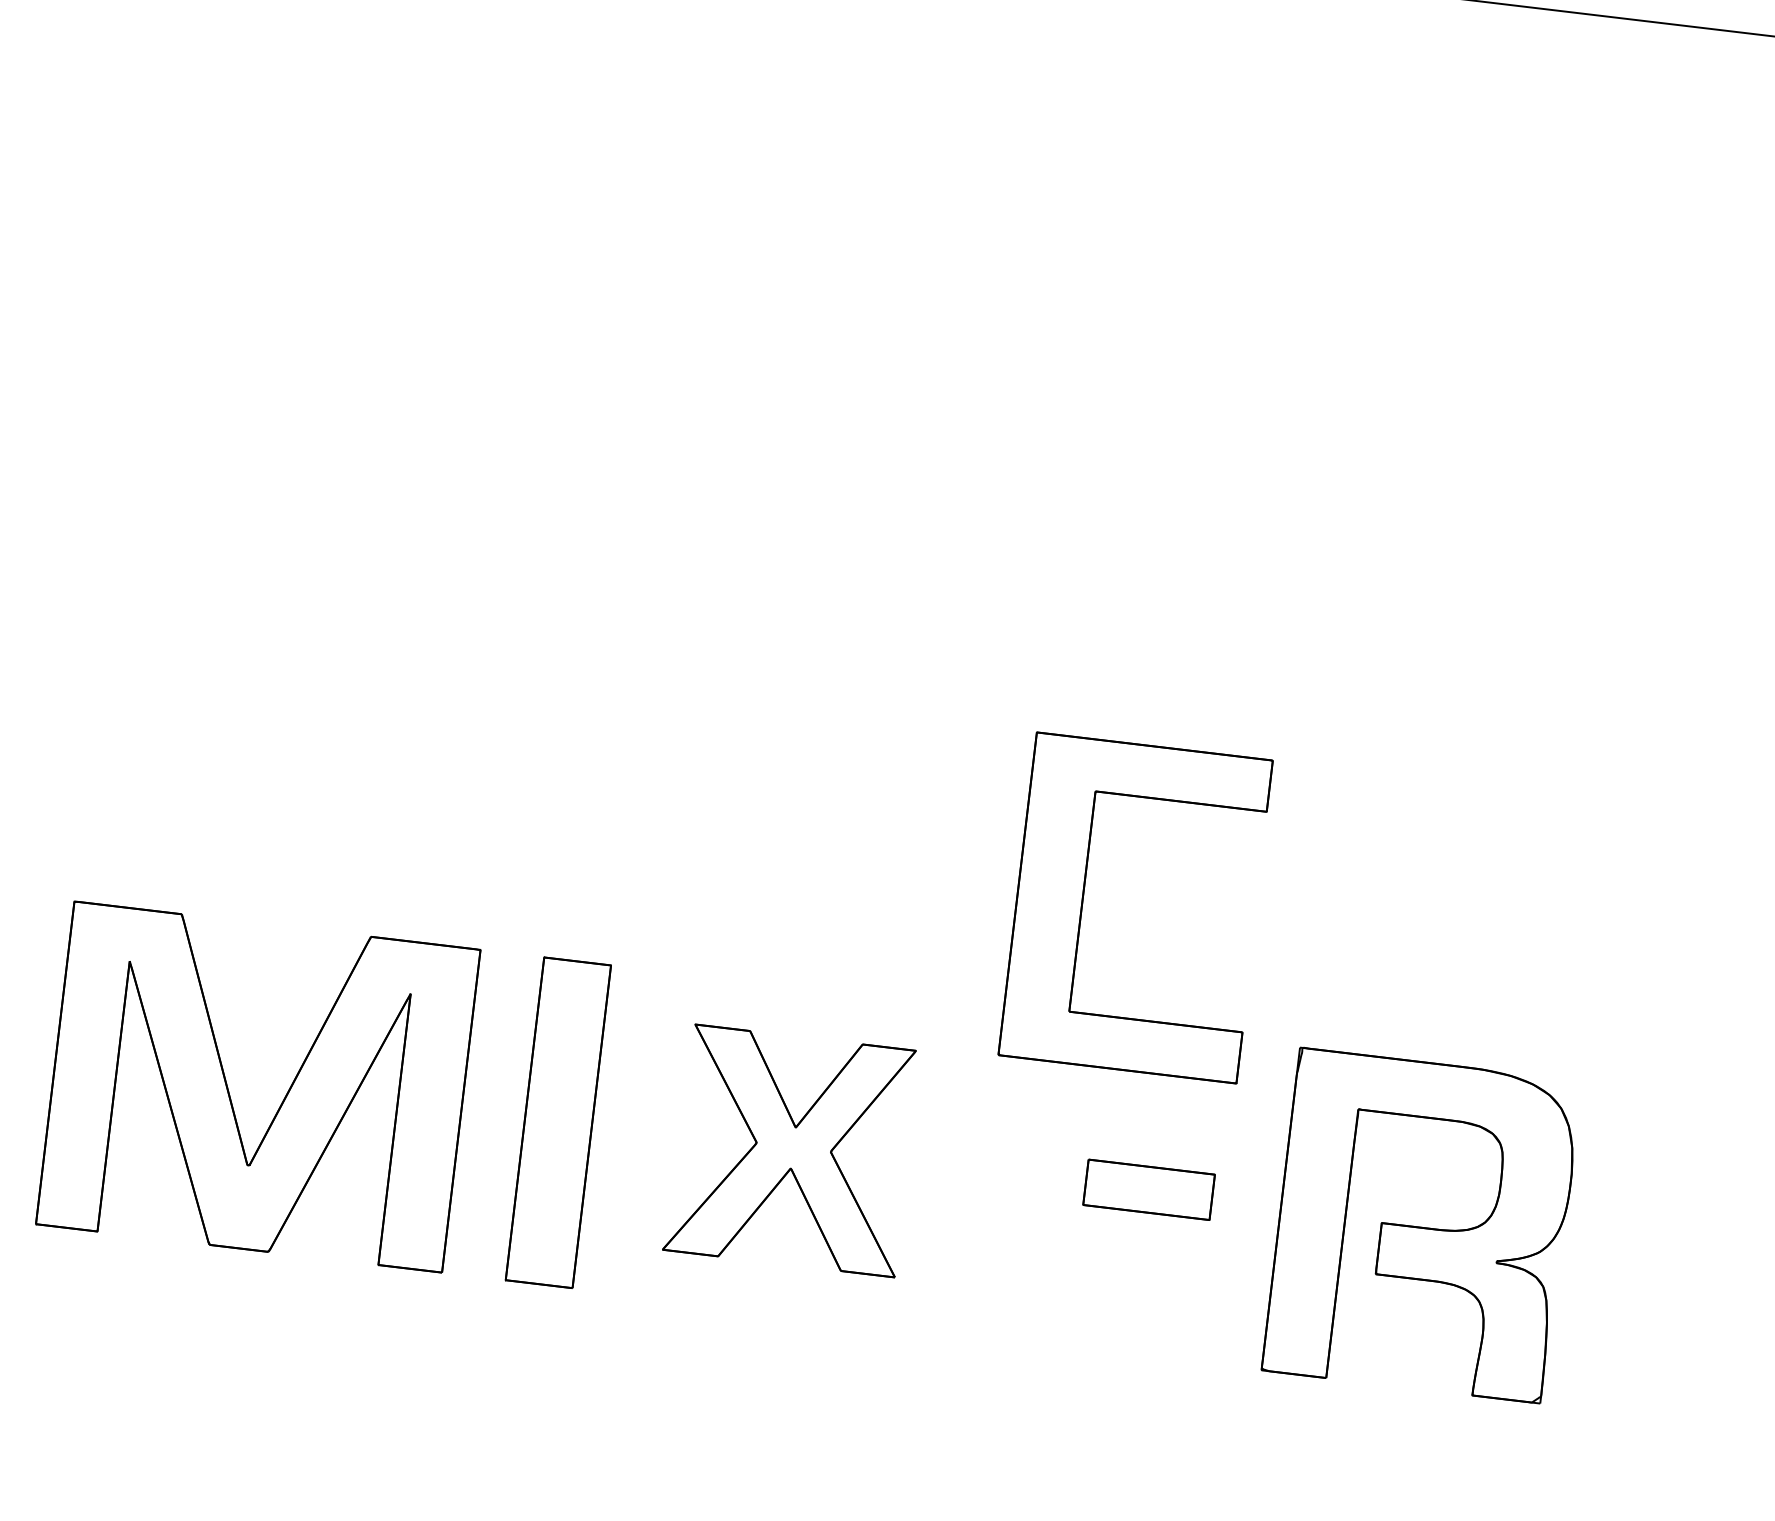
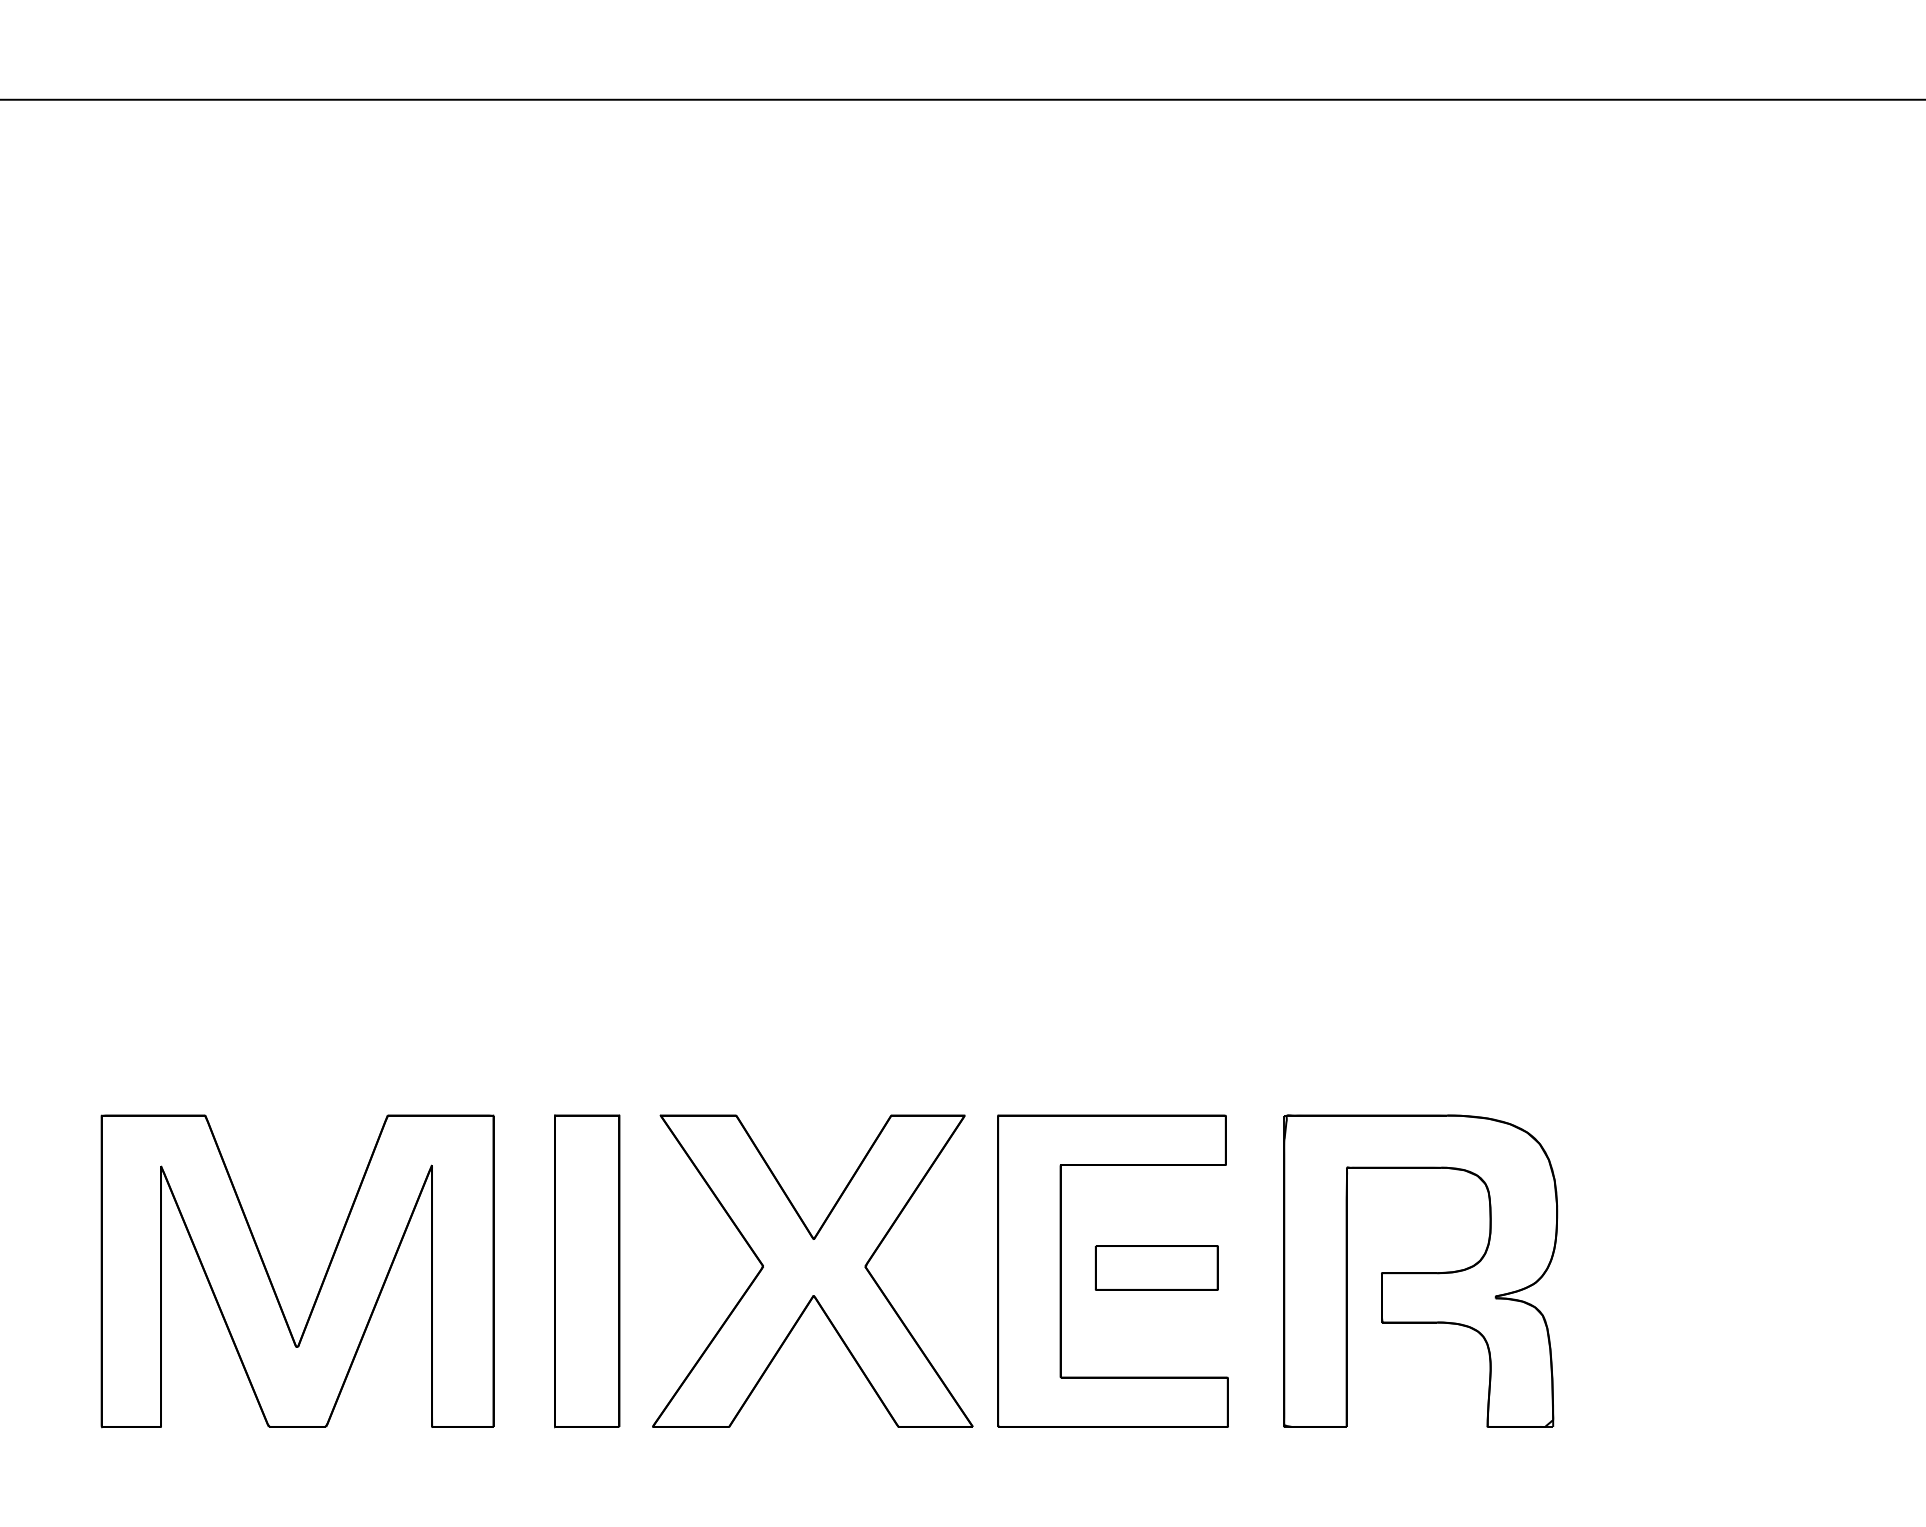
part: (1083, 900) -> (1061, 1270), moved
part: (791, 1149) -> (812, 1270), size x1.43

